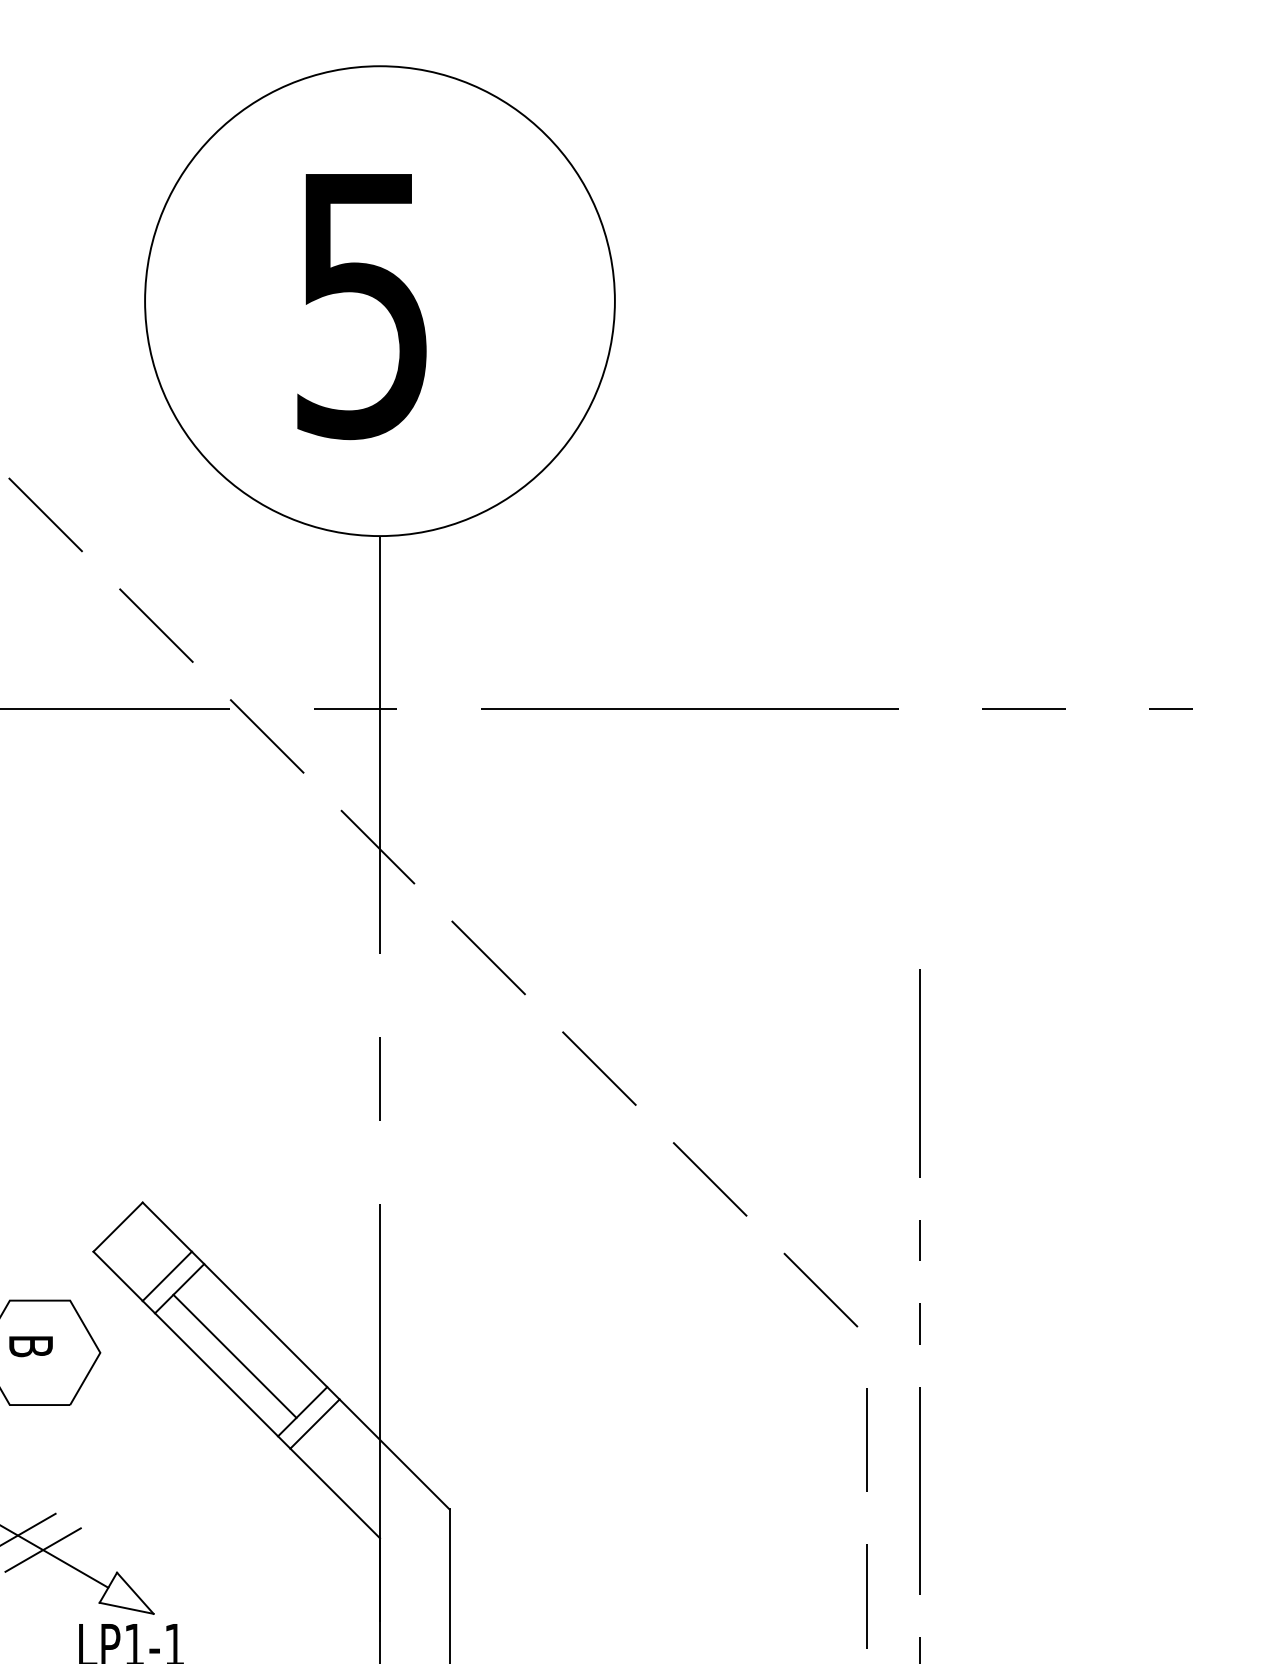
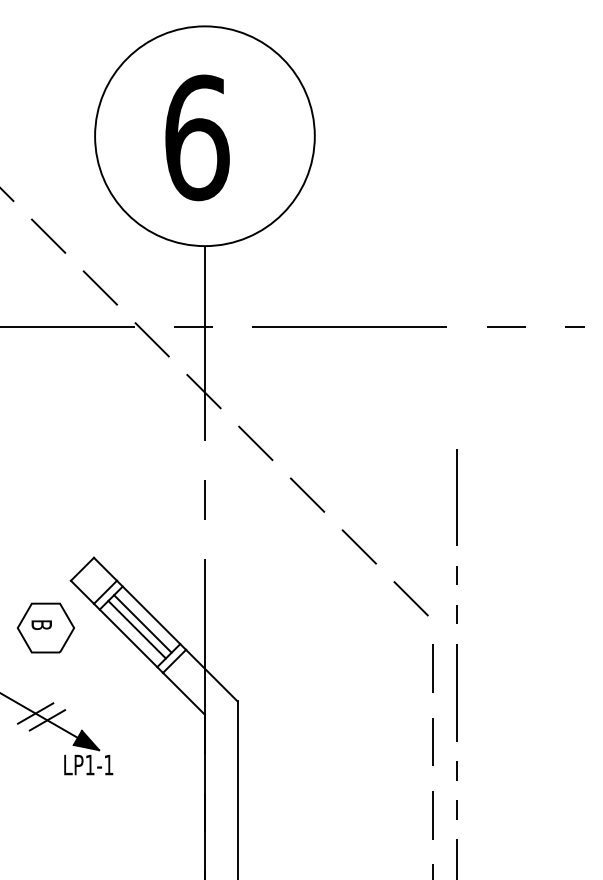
text: (364, 303) -> (197, 137), 5 -> 6
line: (246, 1343) -> (142, 623), added
fill: (126, 1593) -> (86, 740), added

